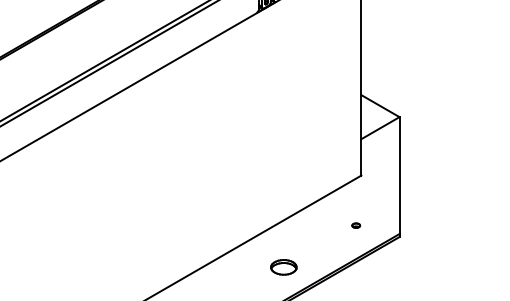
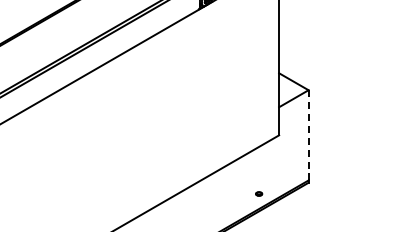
line: (399, 174) -> (308, 134), solid -> dashed
part: (356, 224) -> (259, 193), moved
part: (284, 266) -> (219, 205), removed

